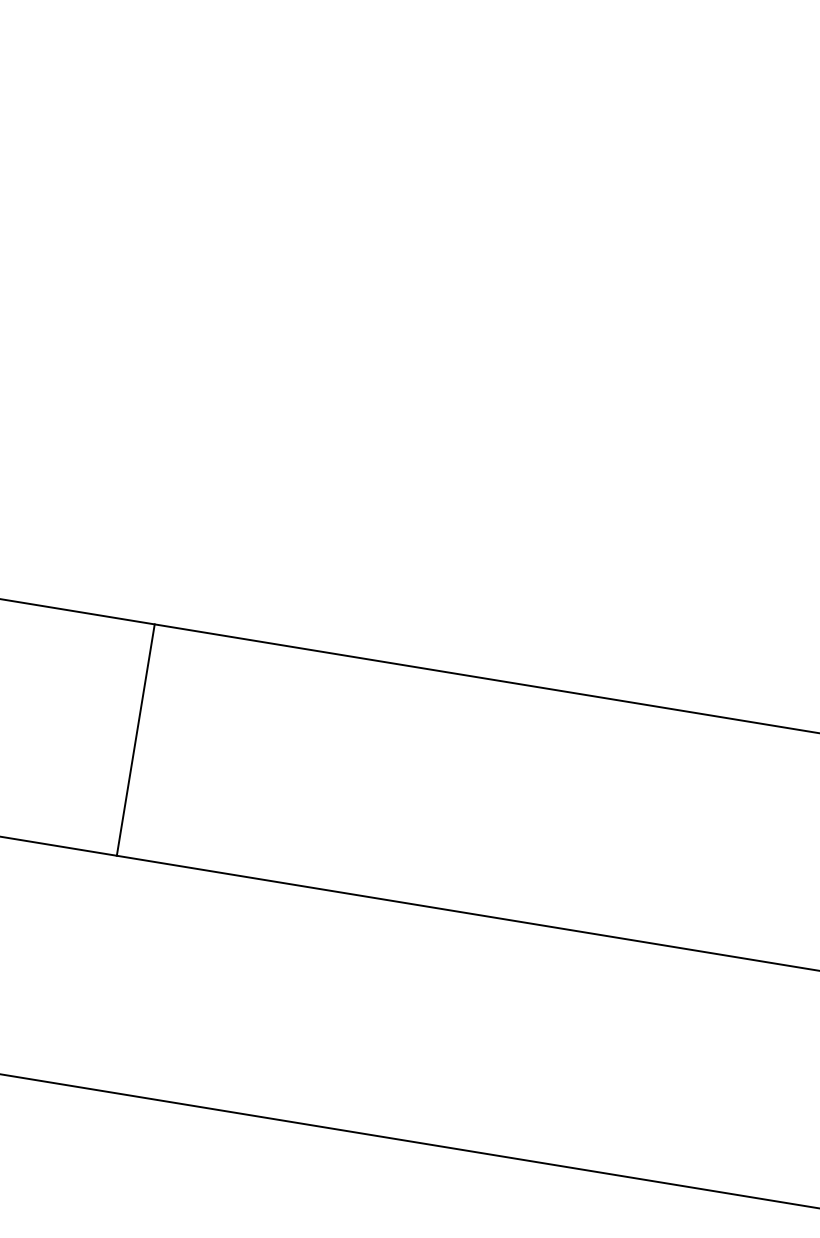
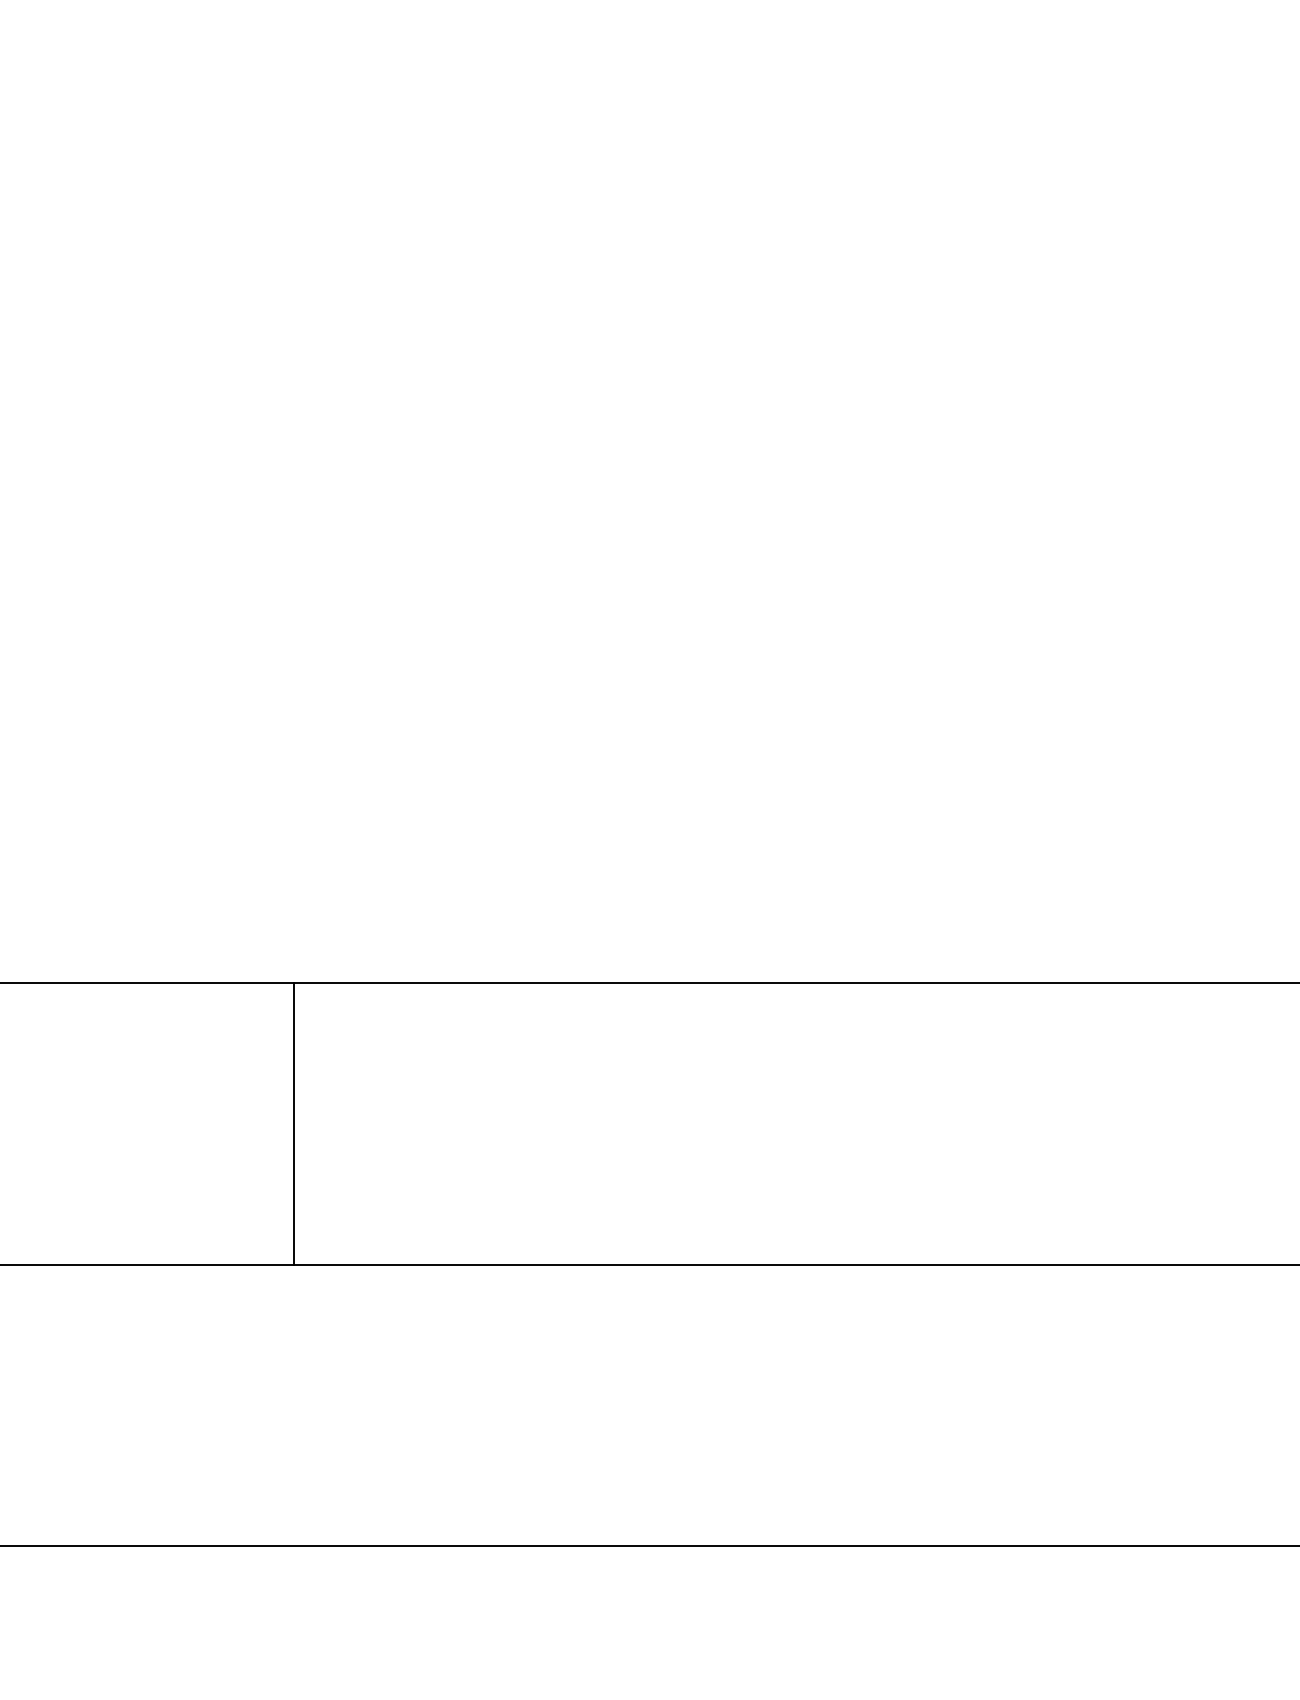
line: (135, 739) -> (294, 1123), moved

